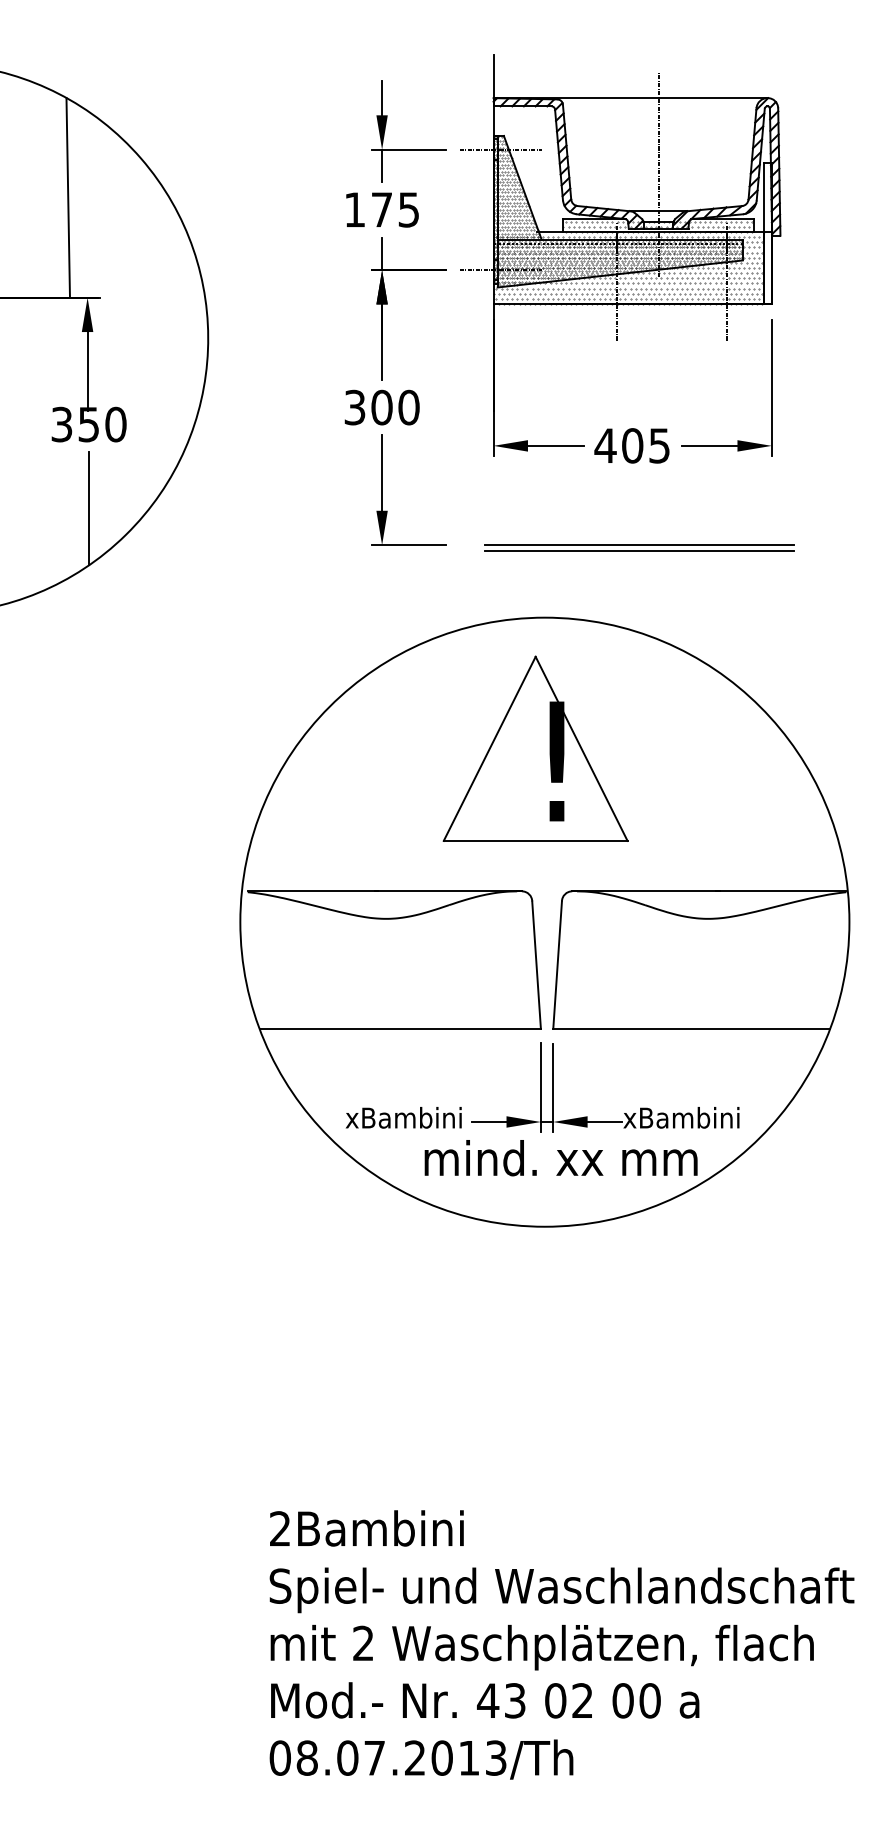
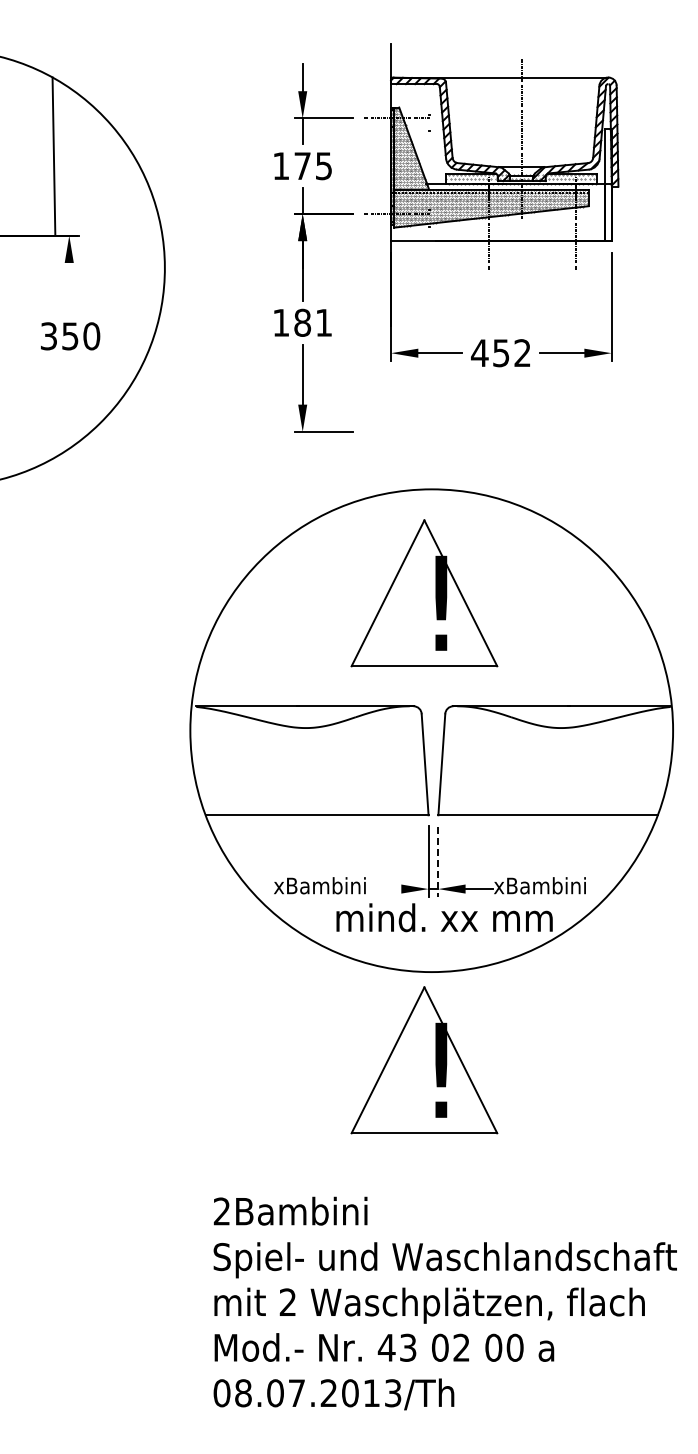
hatch: (627, 269) -> (497, 213), removed
line: (87, 370) -> (69, 293), removed
text: (381, 407) -> (302, 322), 300 -> 181
text: (645, 446) -> (511, 353), 405 -> 452
line: (89, 508) -> (70, 402), removed
part: (639, 548) -> (506, 434), removed
line: (553, 1088) -> (438, 862), solid -> dashed
line: (489, 1122) -> (387, 889), removed
part: (535, 1338) -> (424, 1060), added

